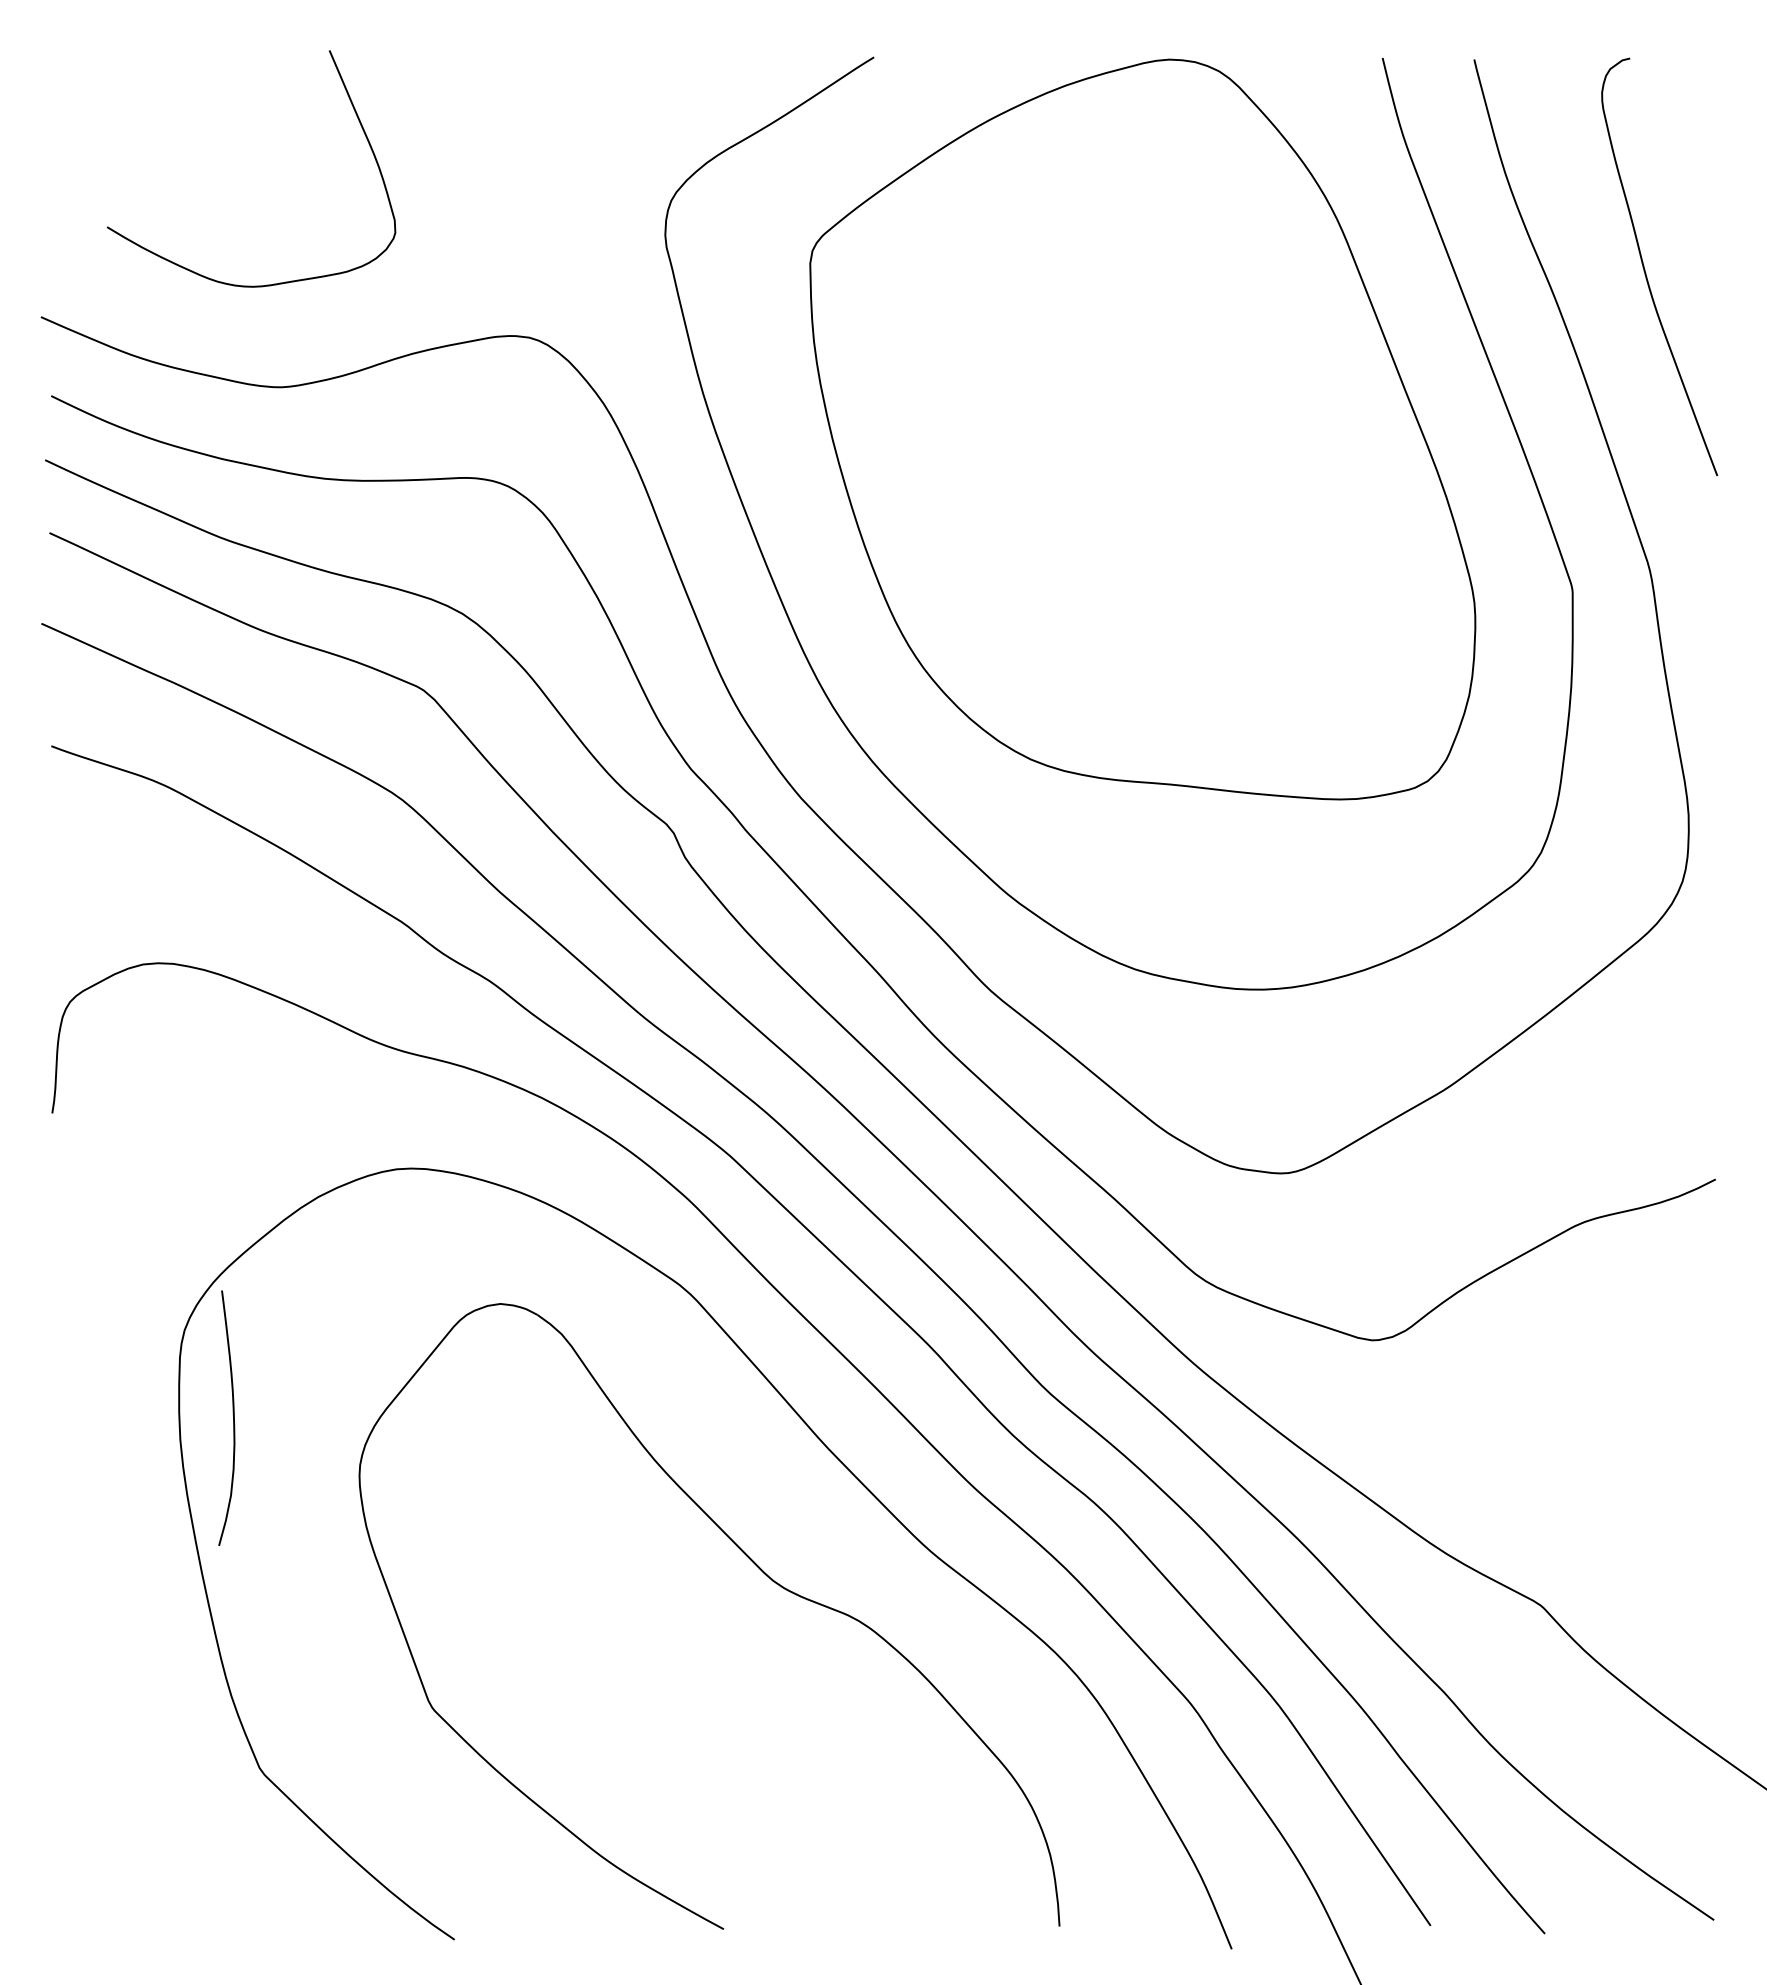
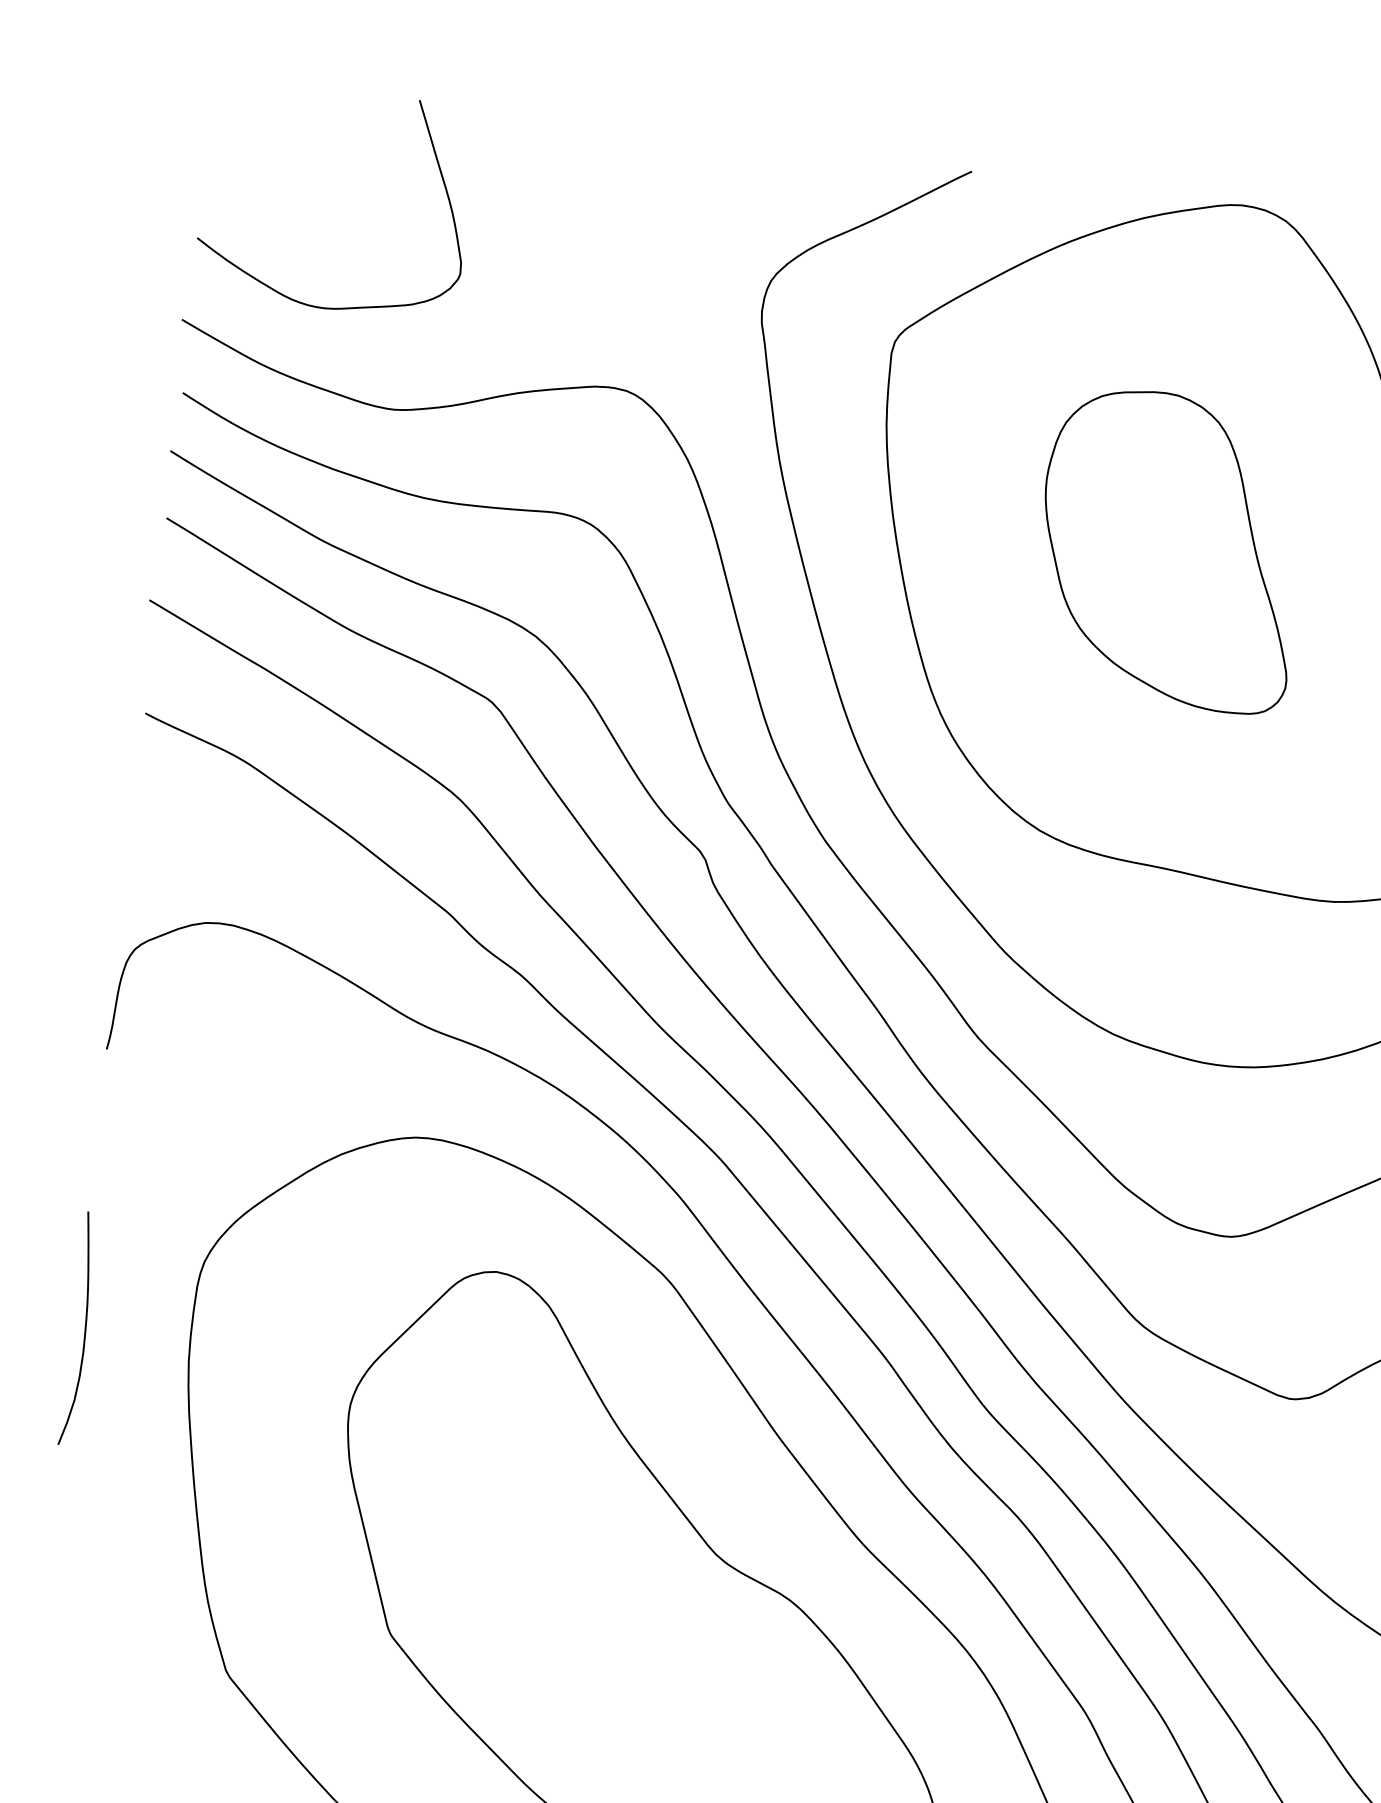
curve: (231, 283) -> (304, 302), moved
part: (1135, 439) -> (1170, 549), added
curve: (233, 1417) -> (85, 1328), moved

